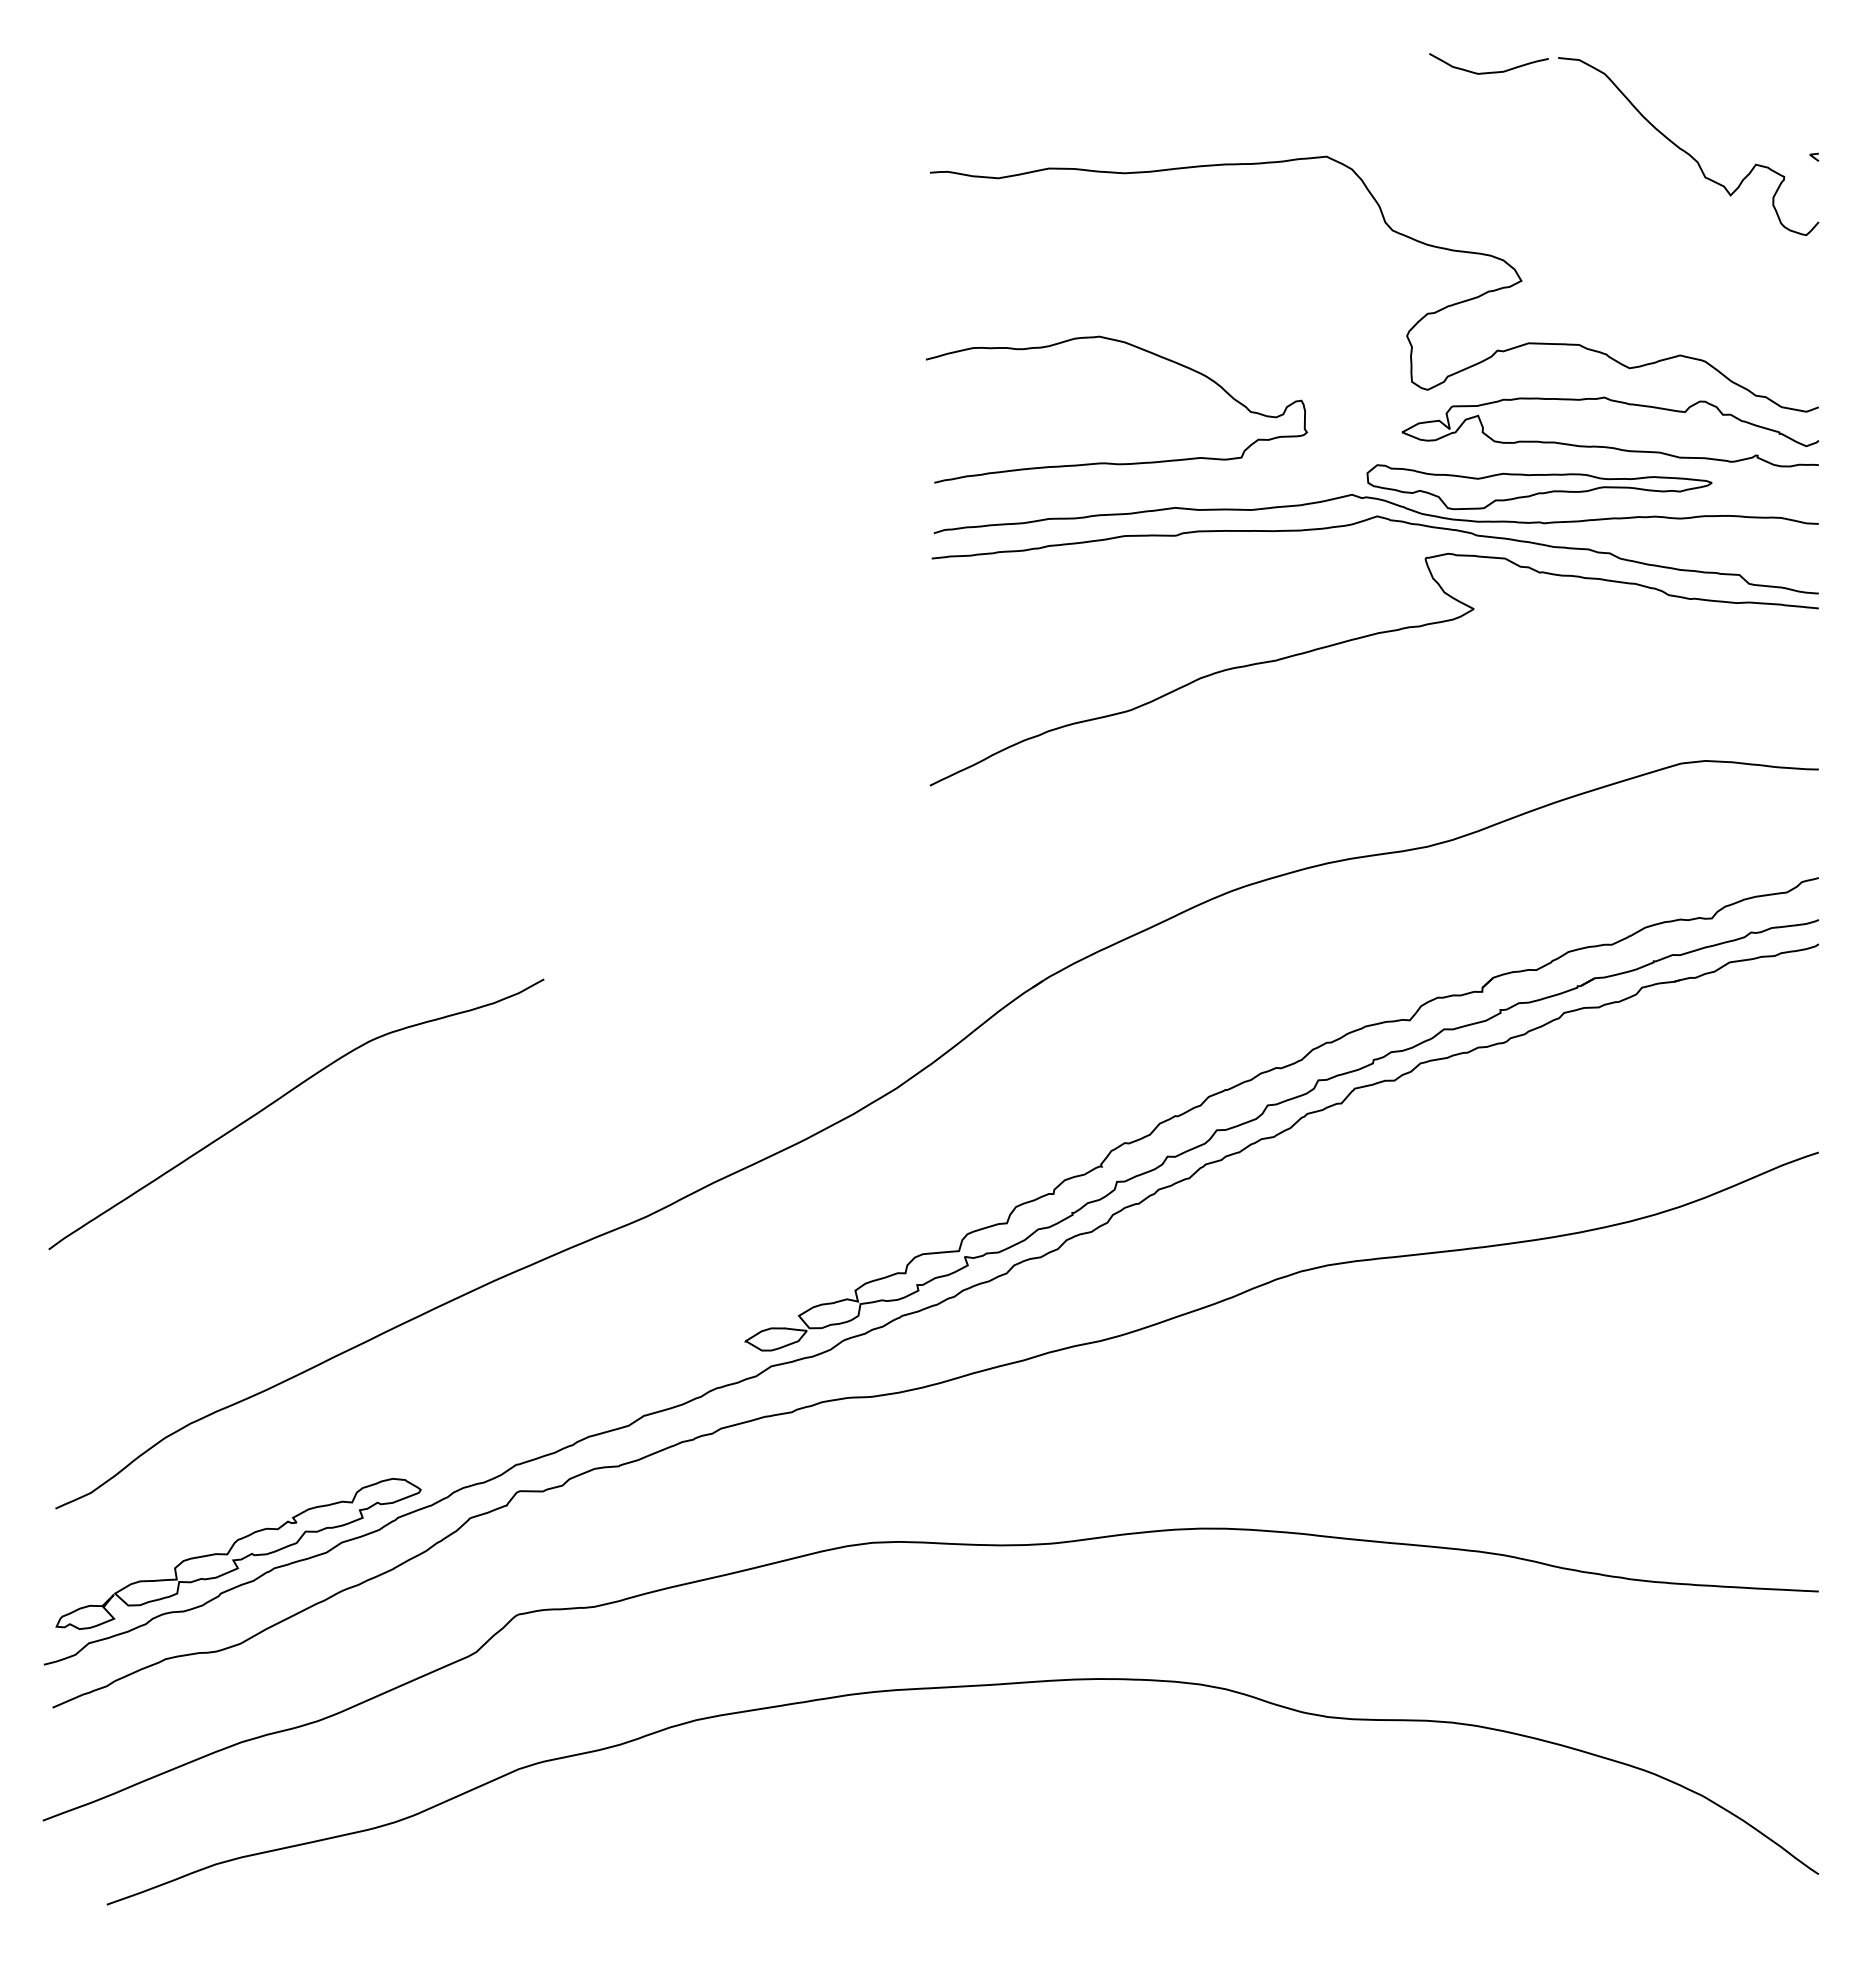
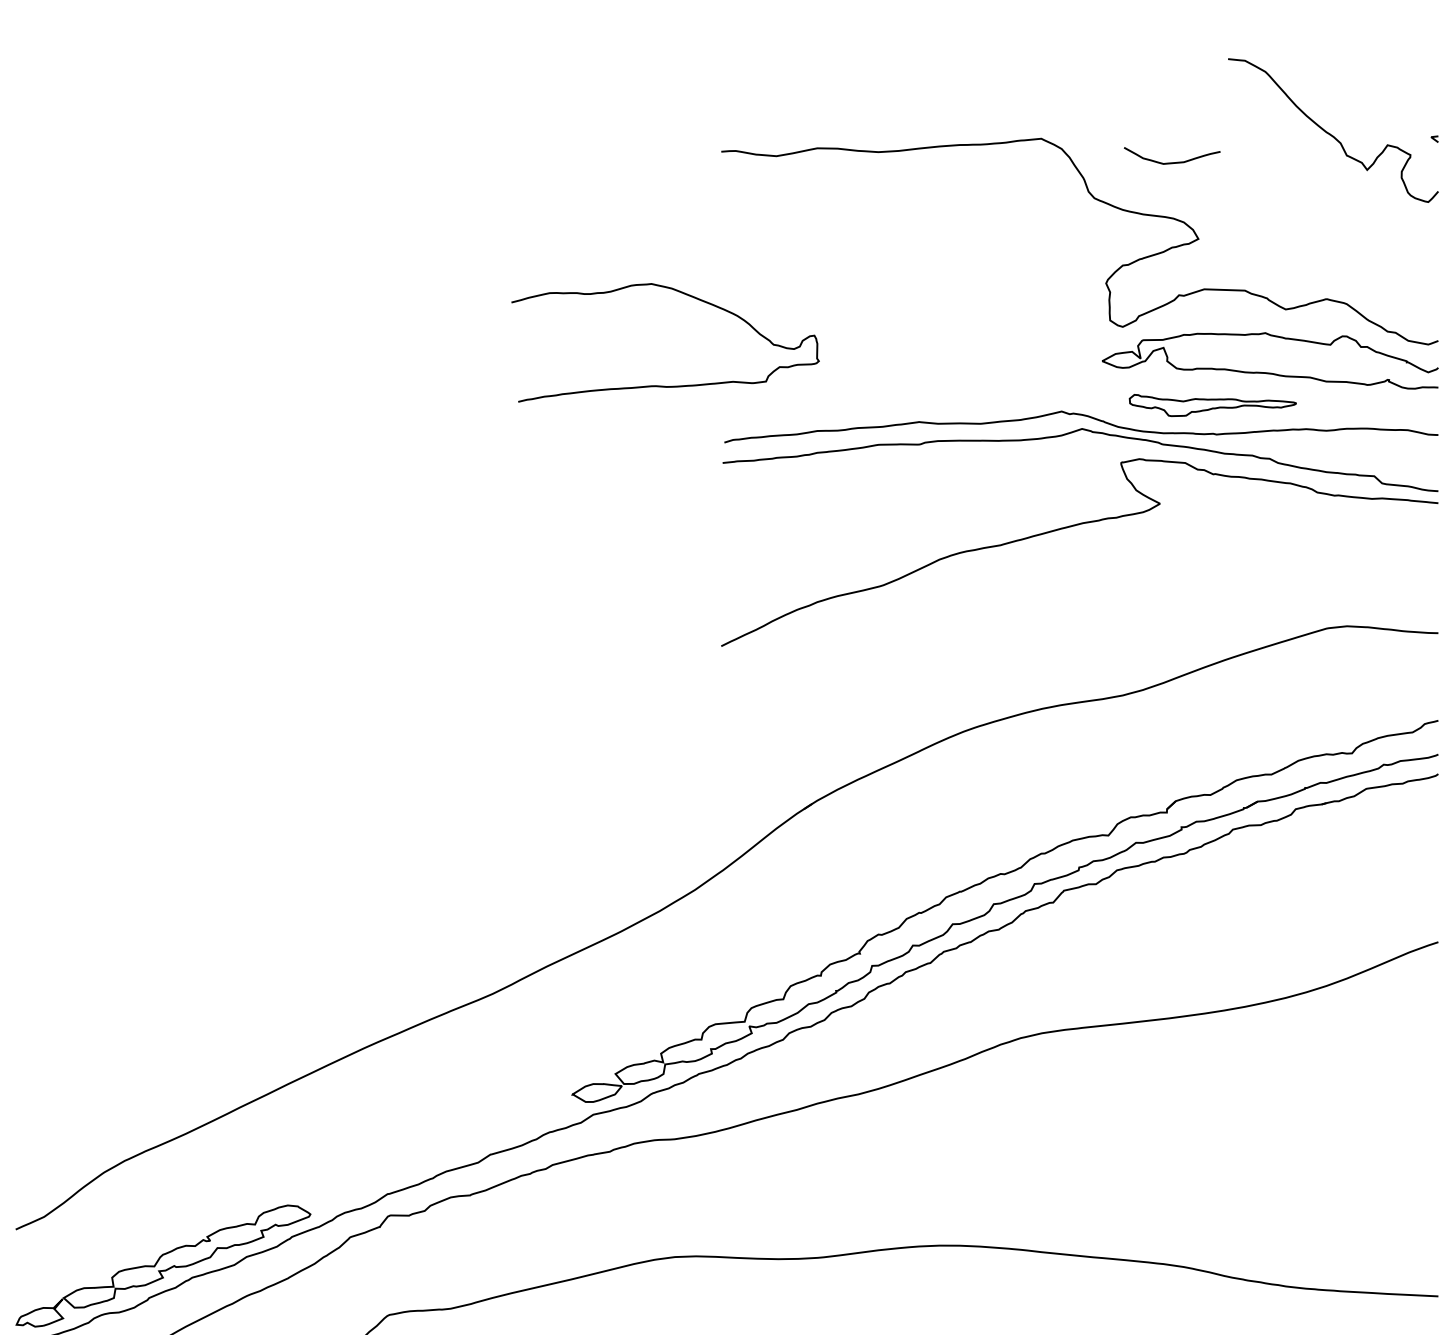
curve: (1491, 71) -> (1174, 162), moved
curve: (1111, 462) -> (661, 385), moved
part: (1539, 487) -> (1213, 405), size x0.6
curve: (284, 1096) -> (200, 897), removed

